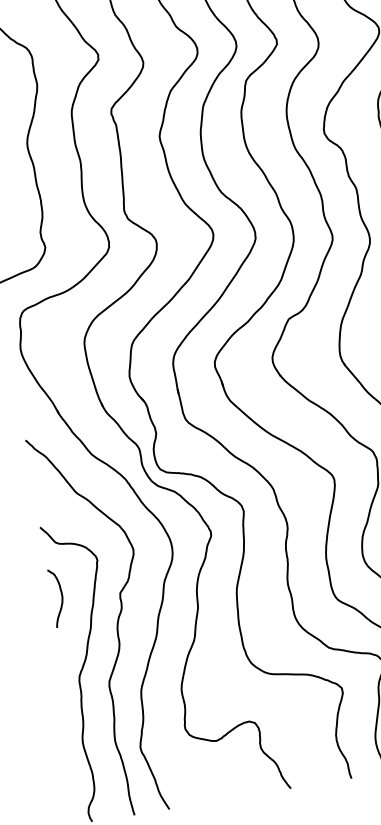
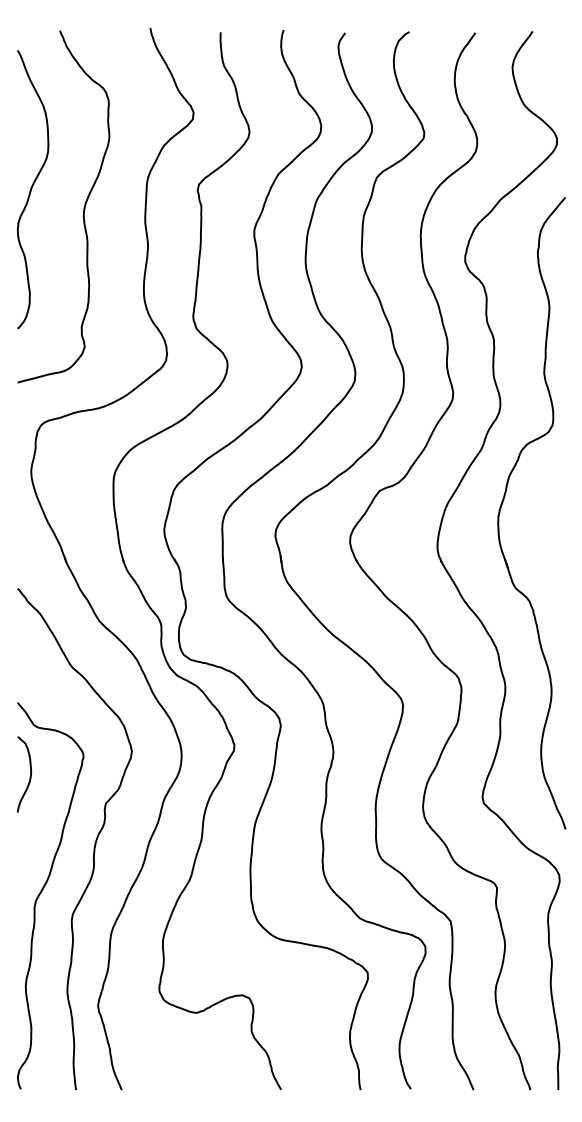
curve: (61, 598) -> (29, 776), moved

